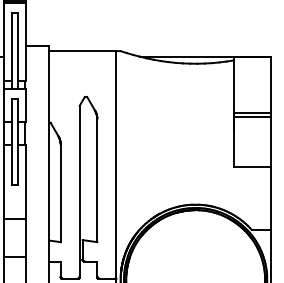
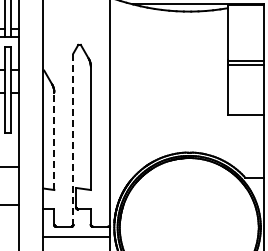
line: (79, 191) -> (73, 139), solid -> dashed
line: (60, 193) -> (54, 141), solid -> dashed

